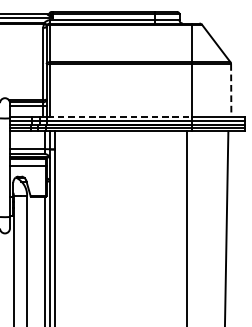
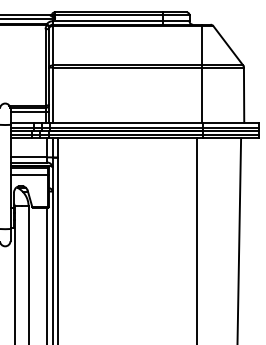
line: (231, 90) -> (244, 95), dashed -> solid
line: (119, 116) -> (126, 122), dashed -> solid

